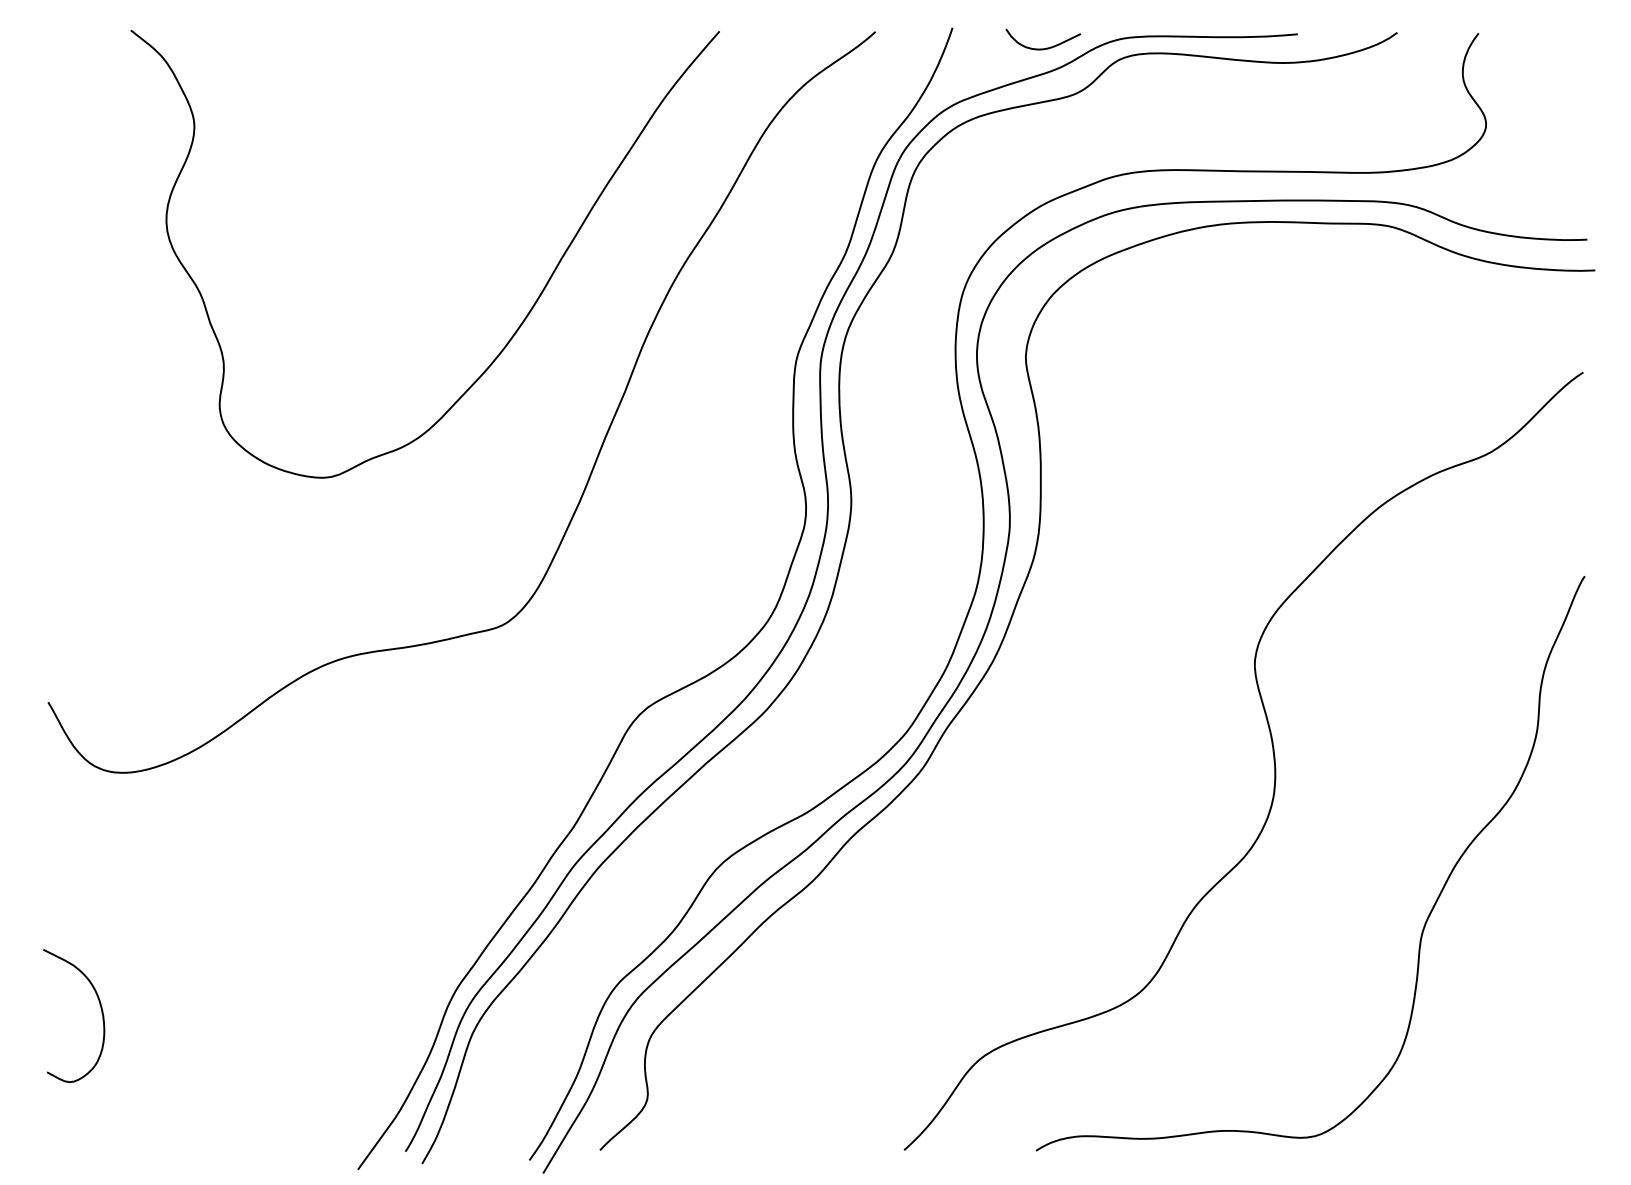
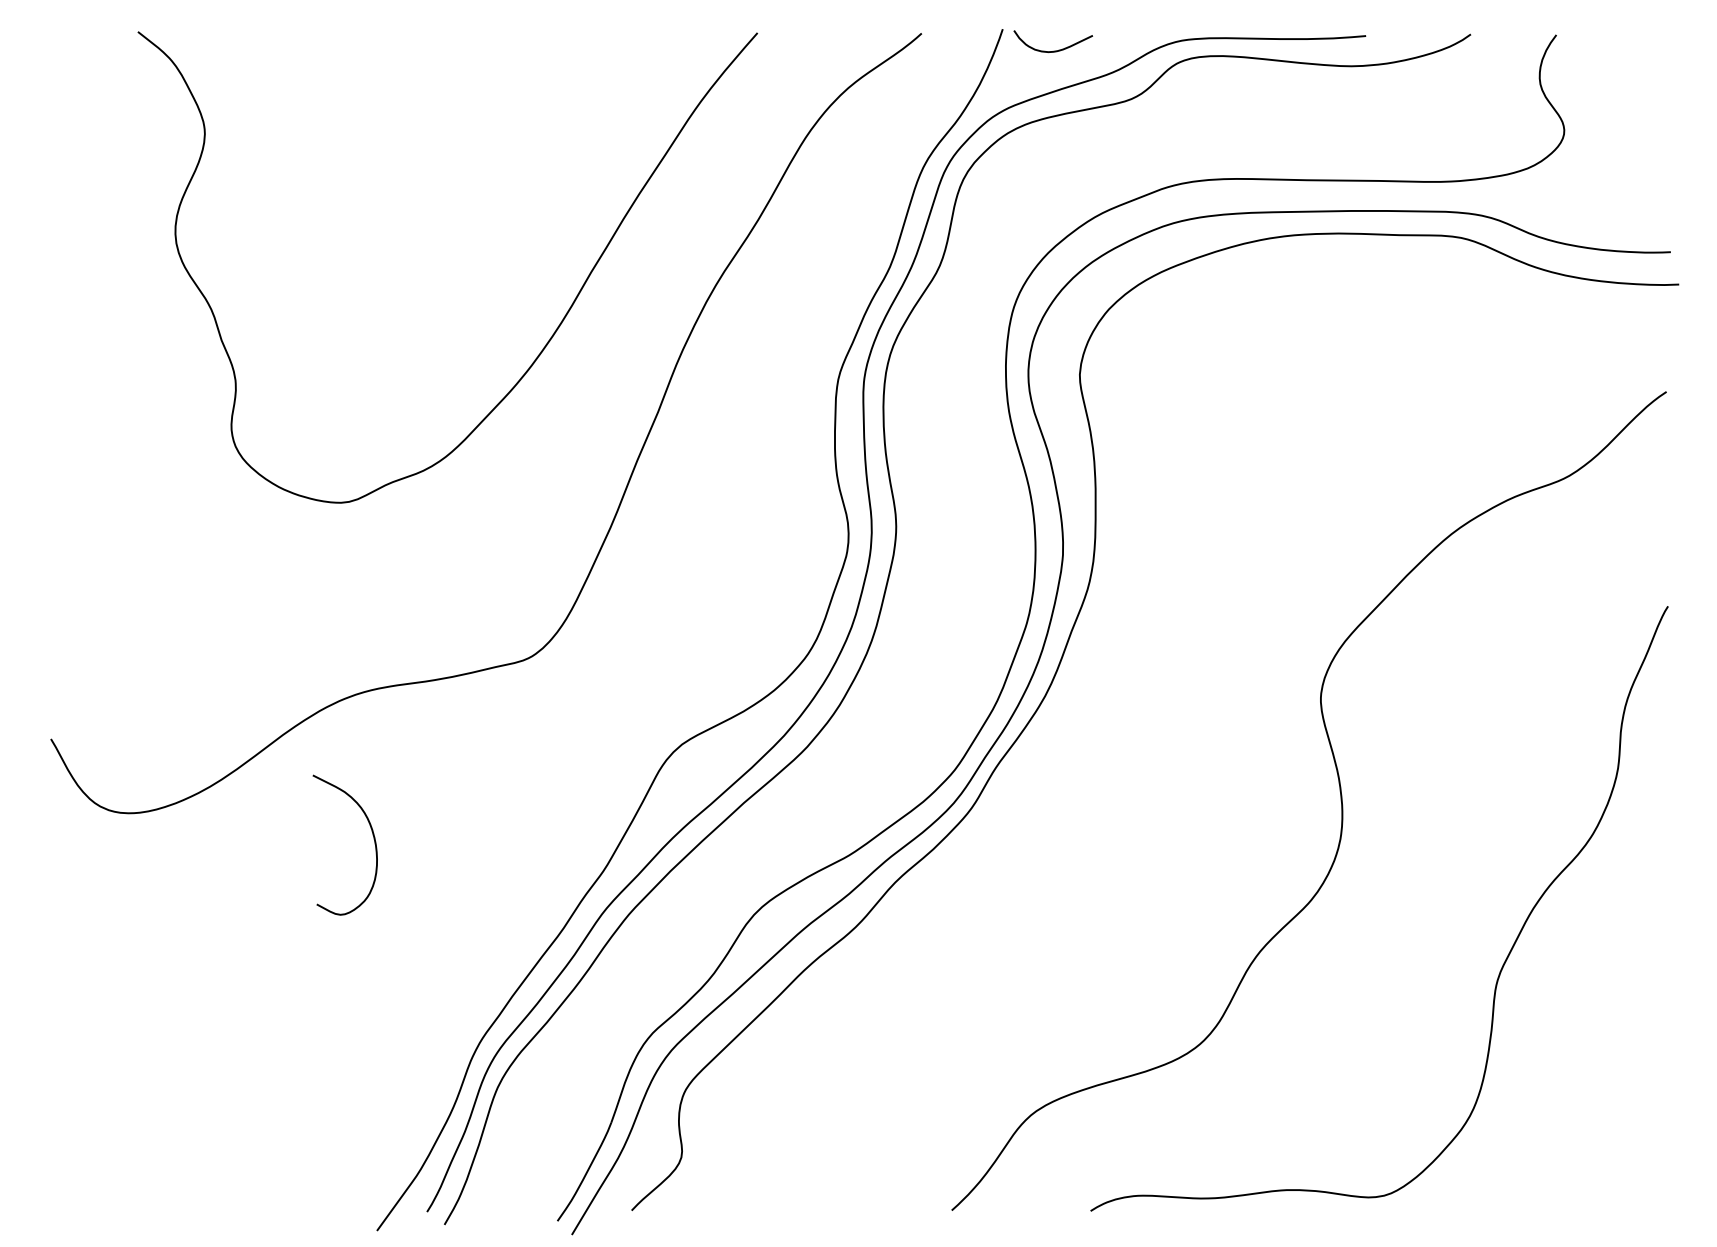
curve: (1043, 48) -> (1053, 50), moved
curve: (99, 1006) -> (372, 835), moved

